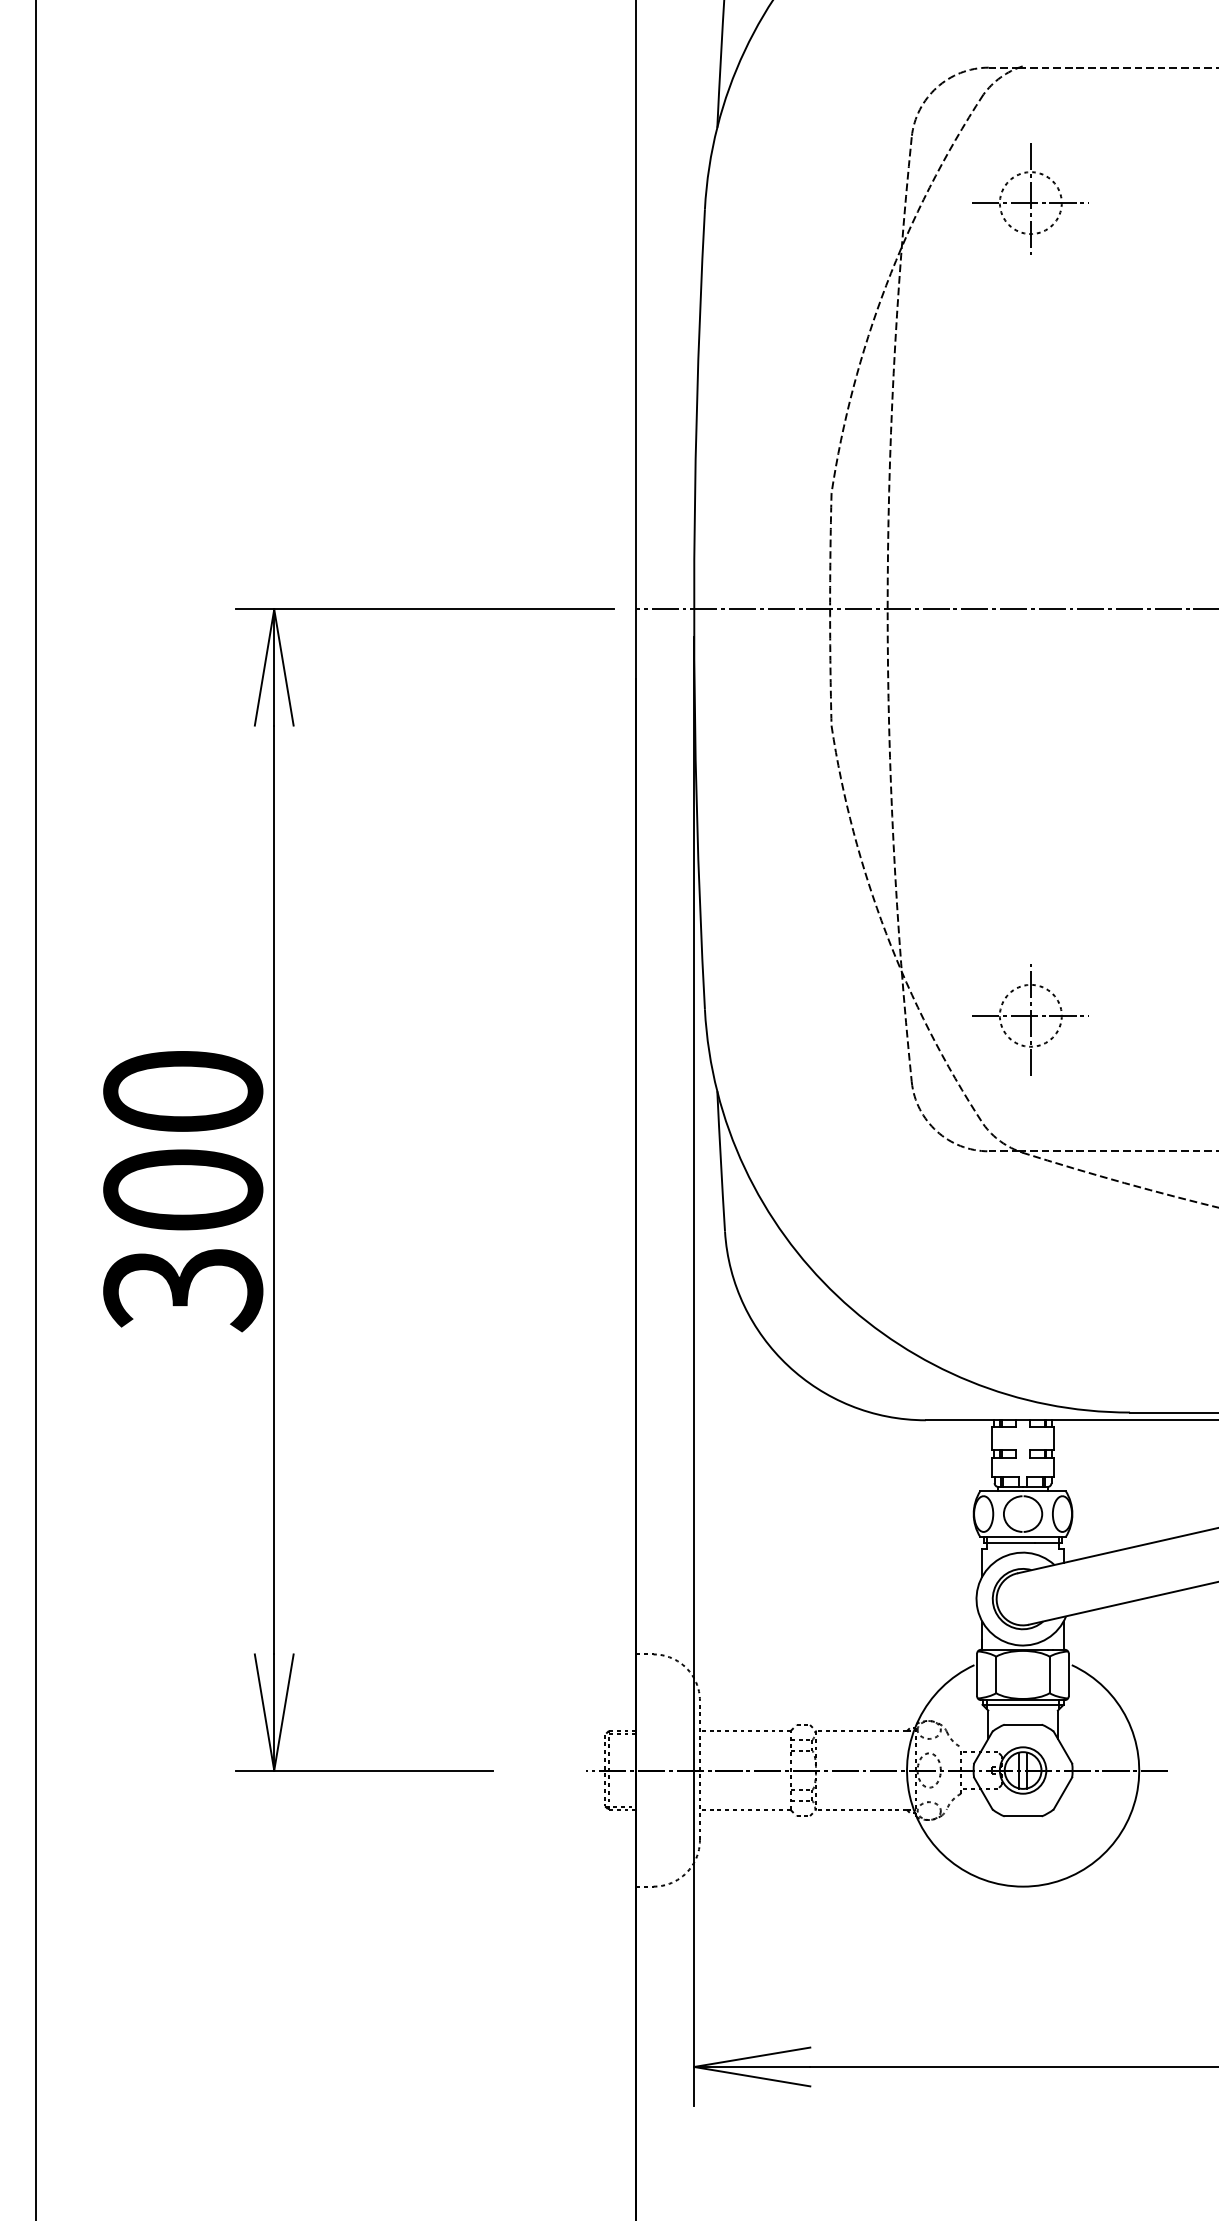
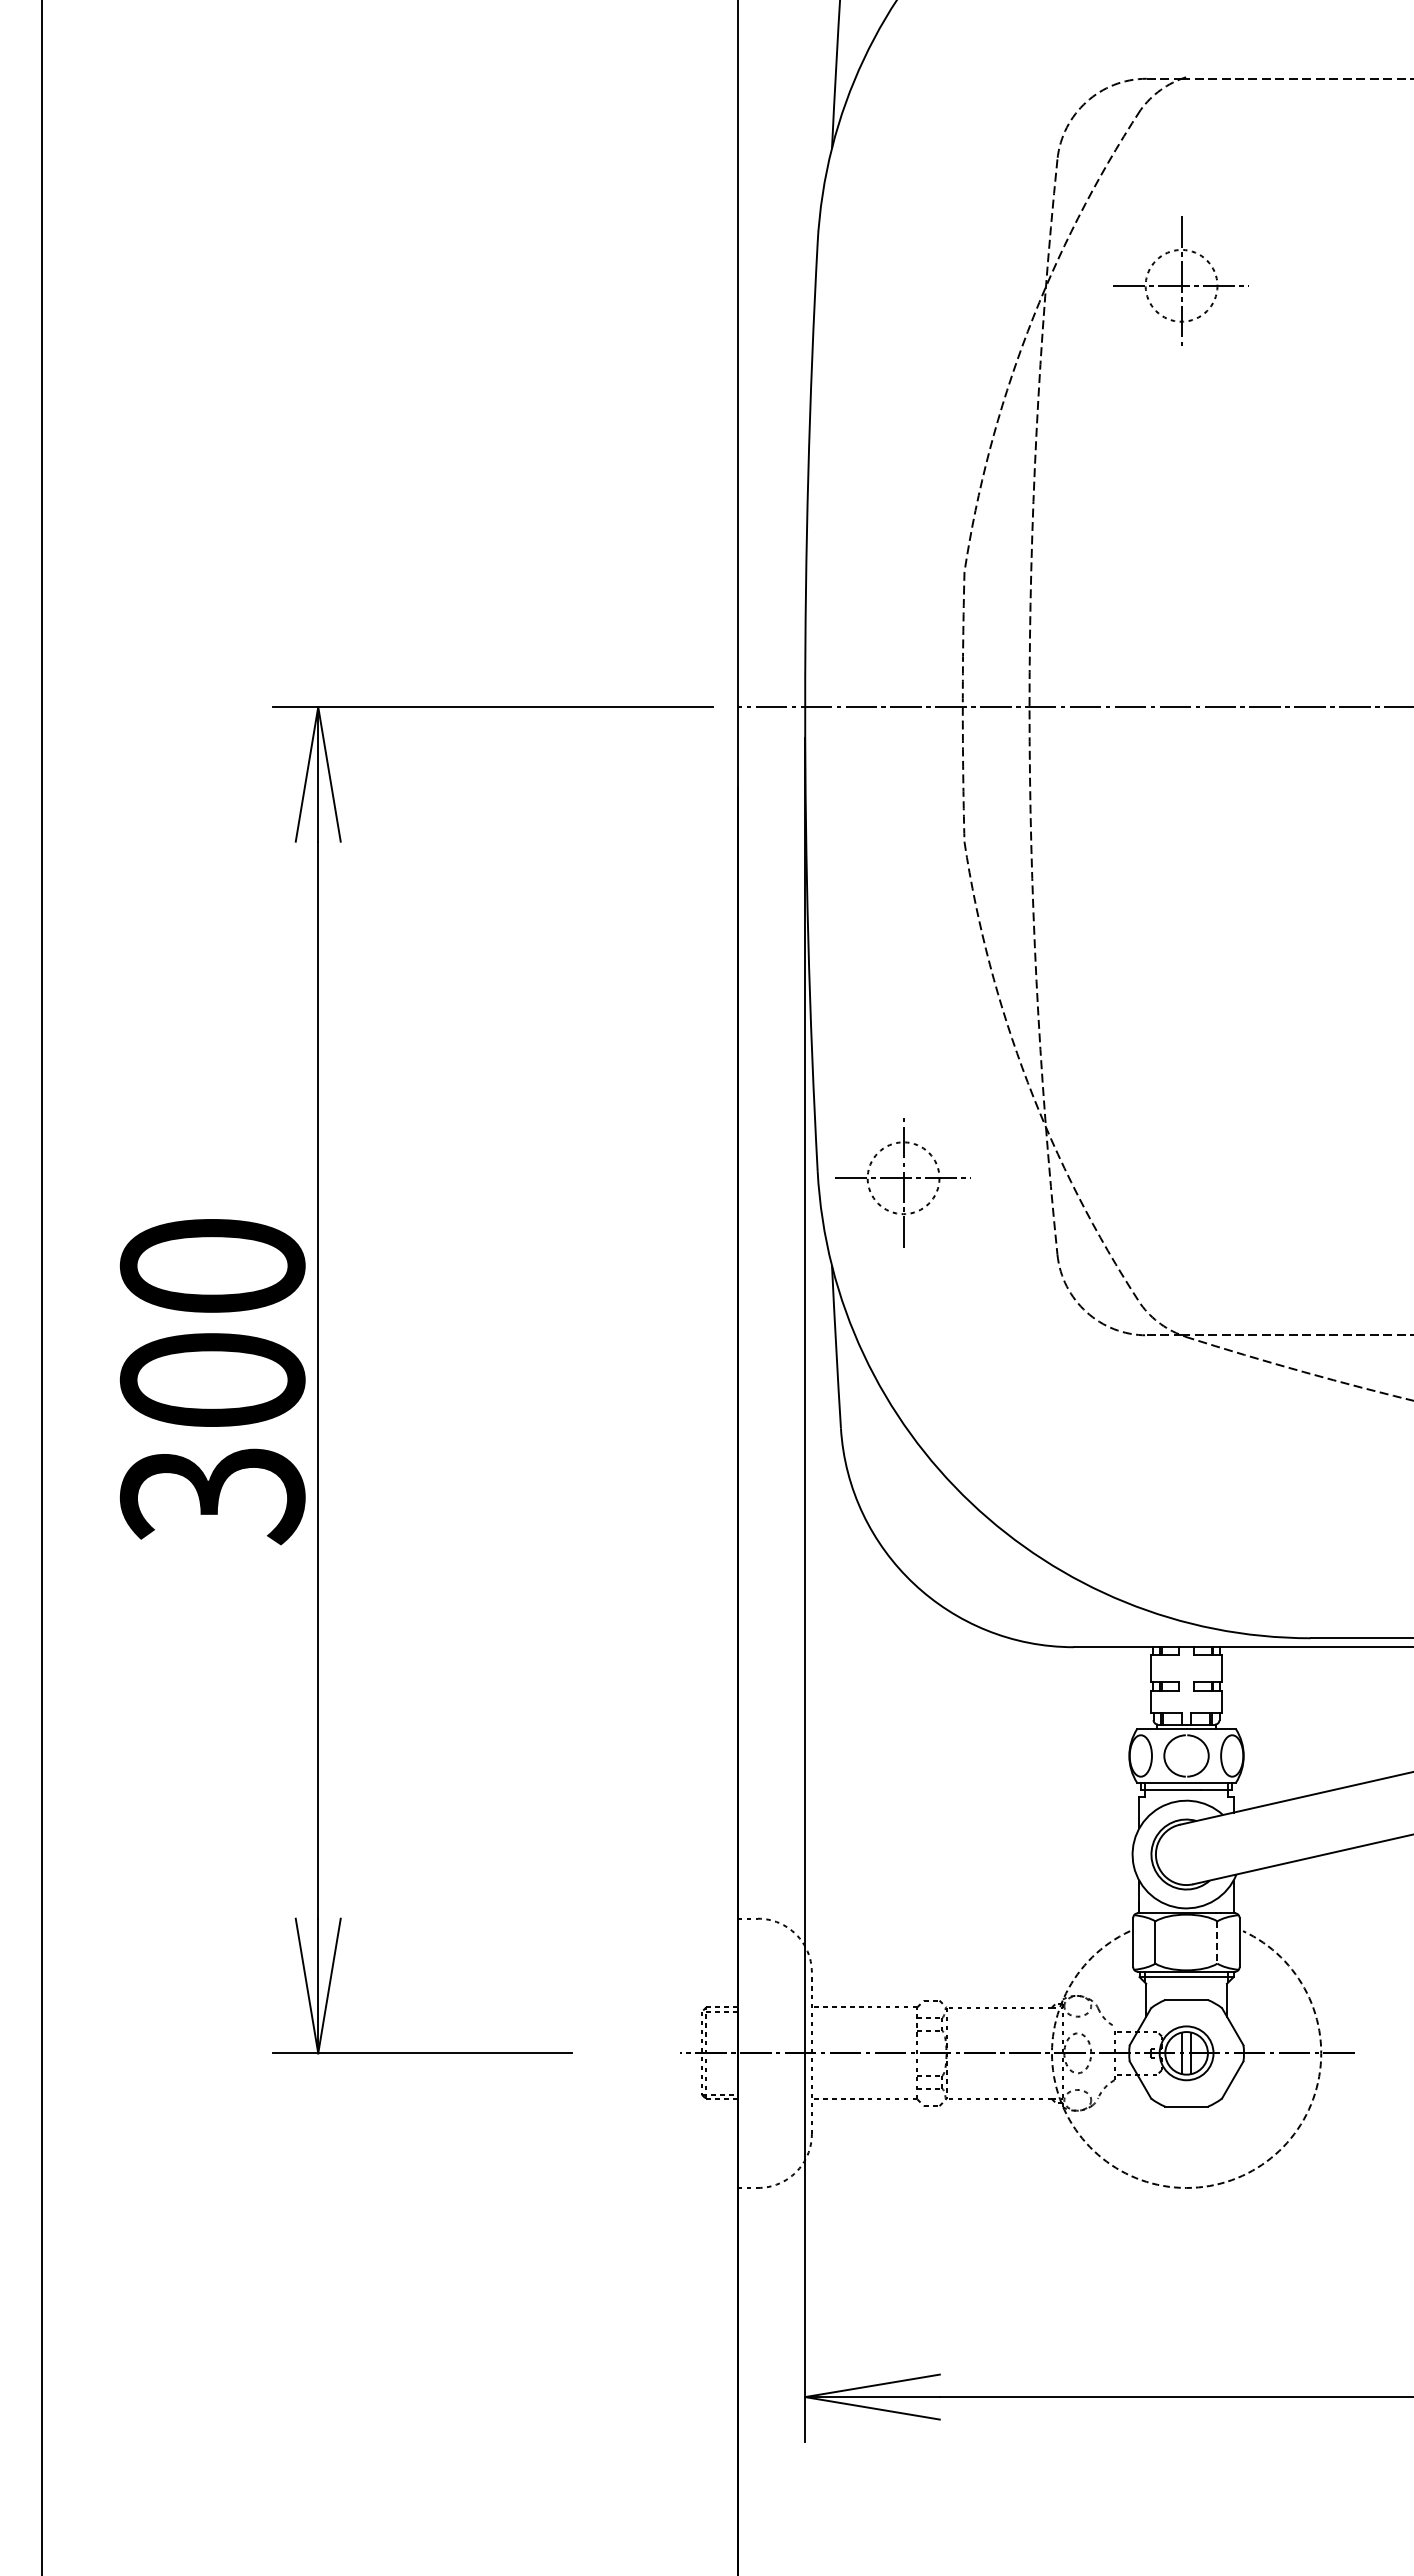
part: (1029, 198) -> (1180, 280), moved
part: (1029, 1019) -> (902, 1182), moved
line: (1049, 1675) -> (1217, 1943), solid -> dashed
arc: (1023, 1886) -> (1186, 2187), solid -> dashed

